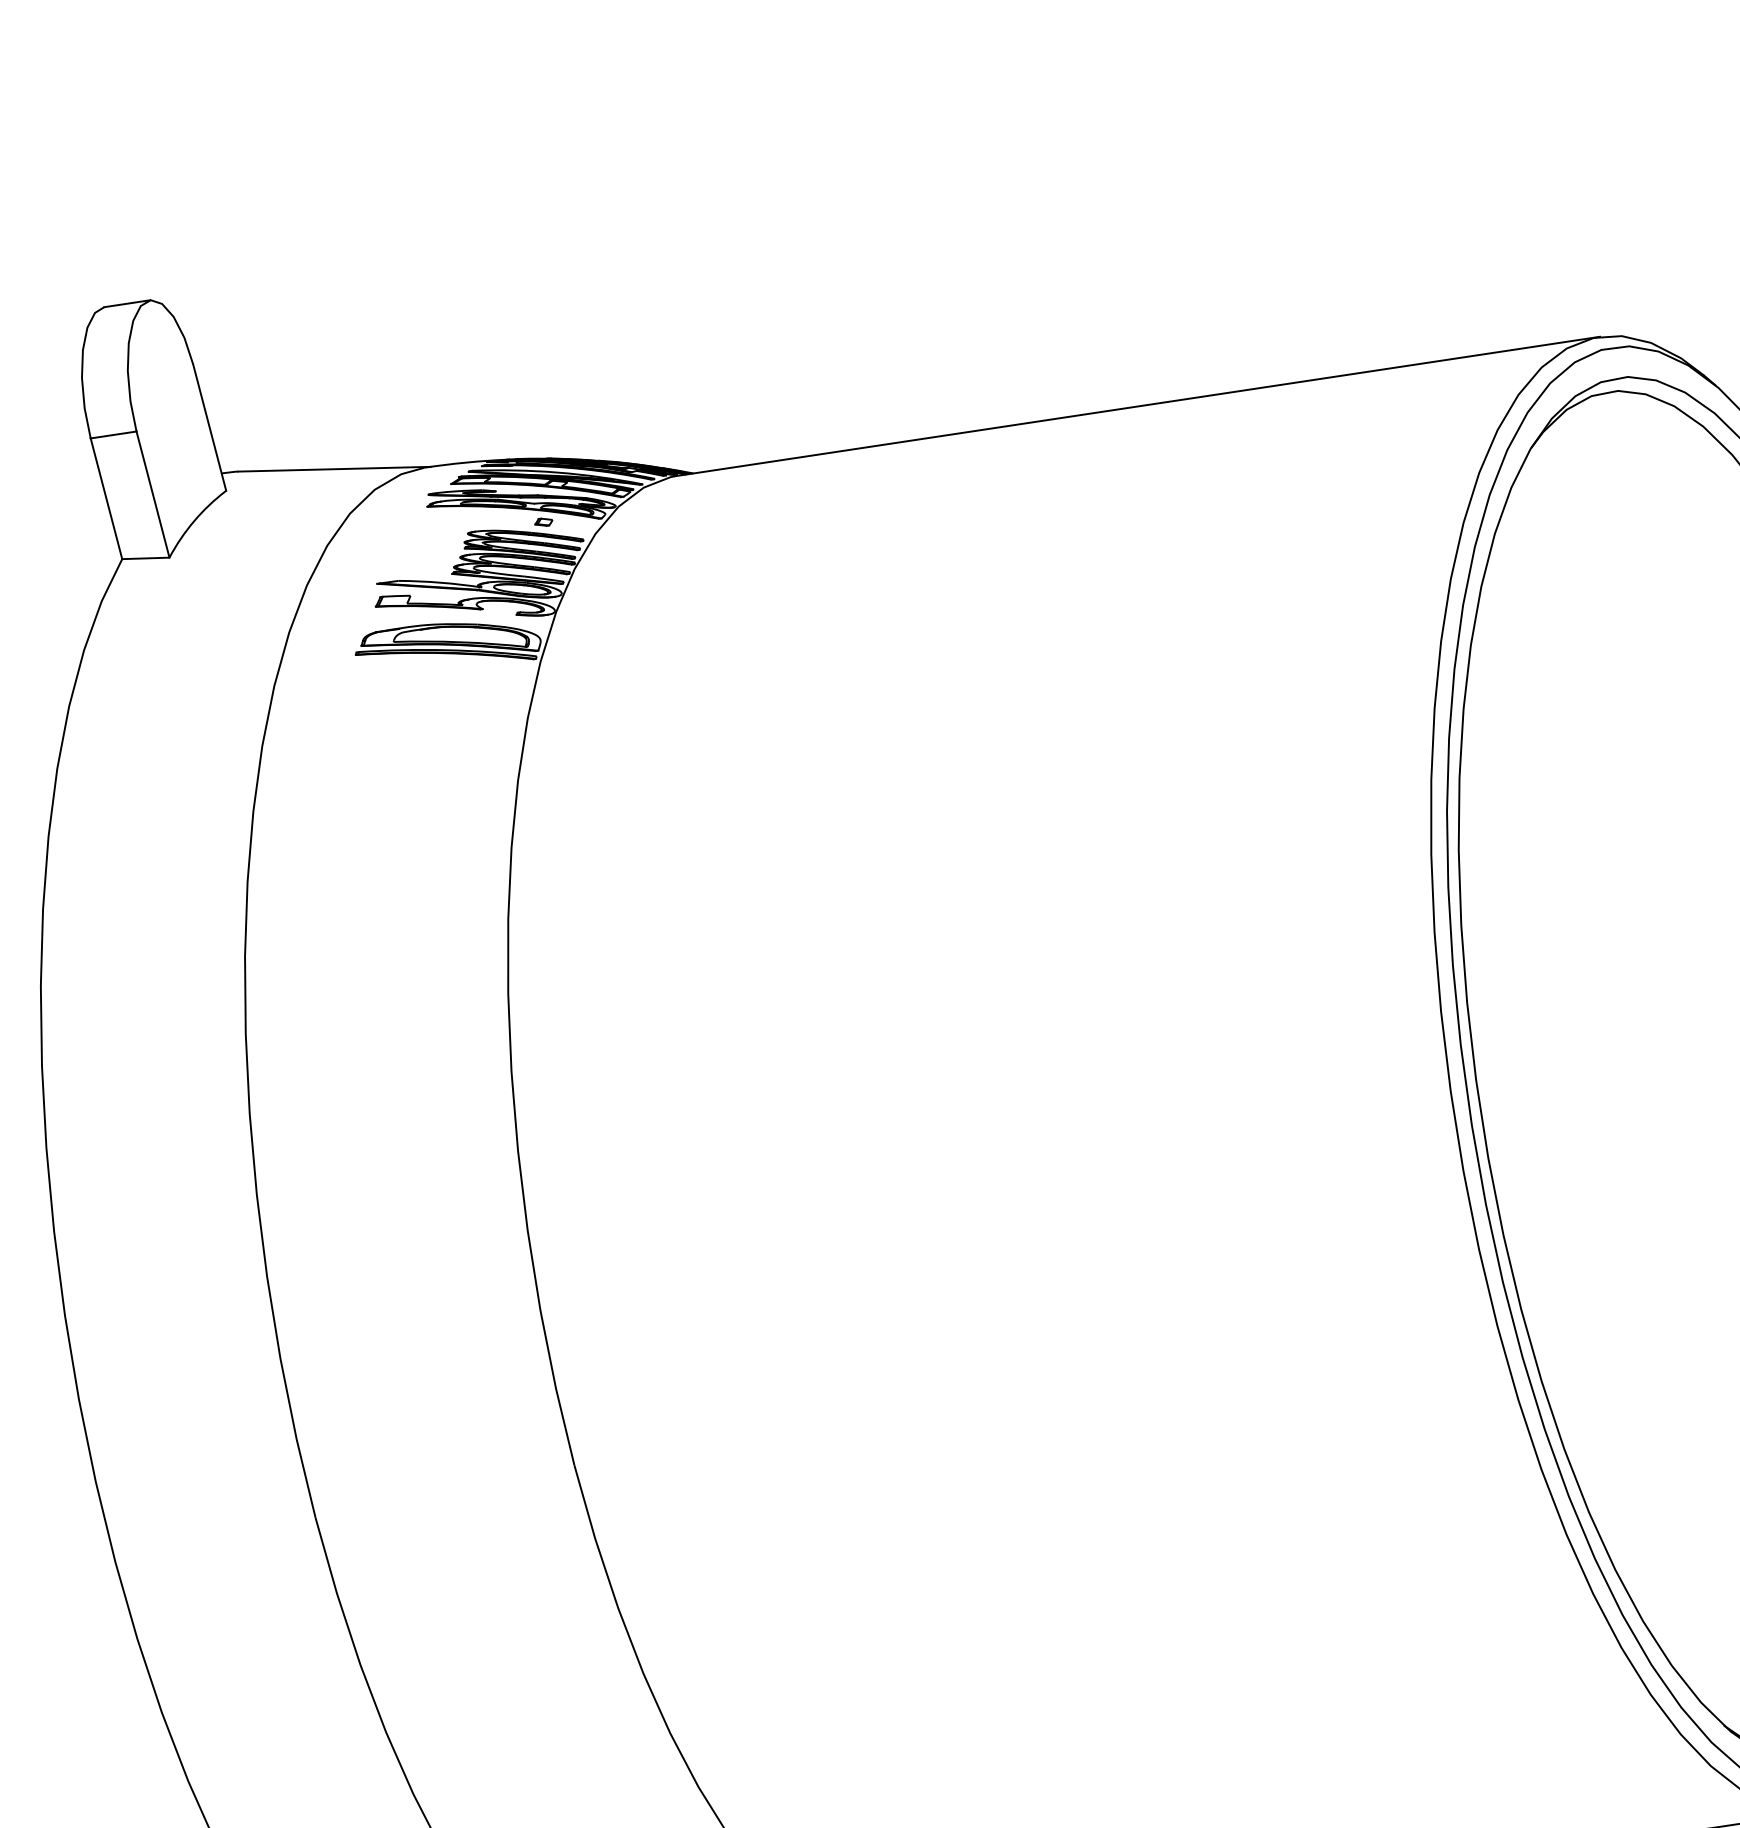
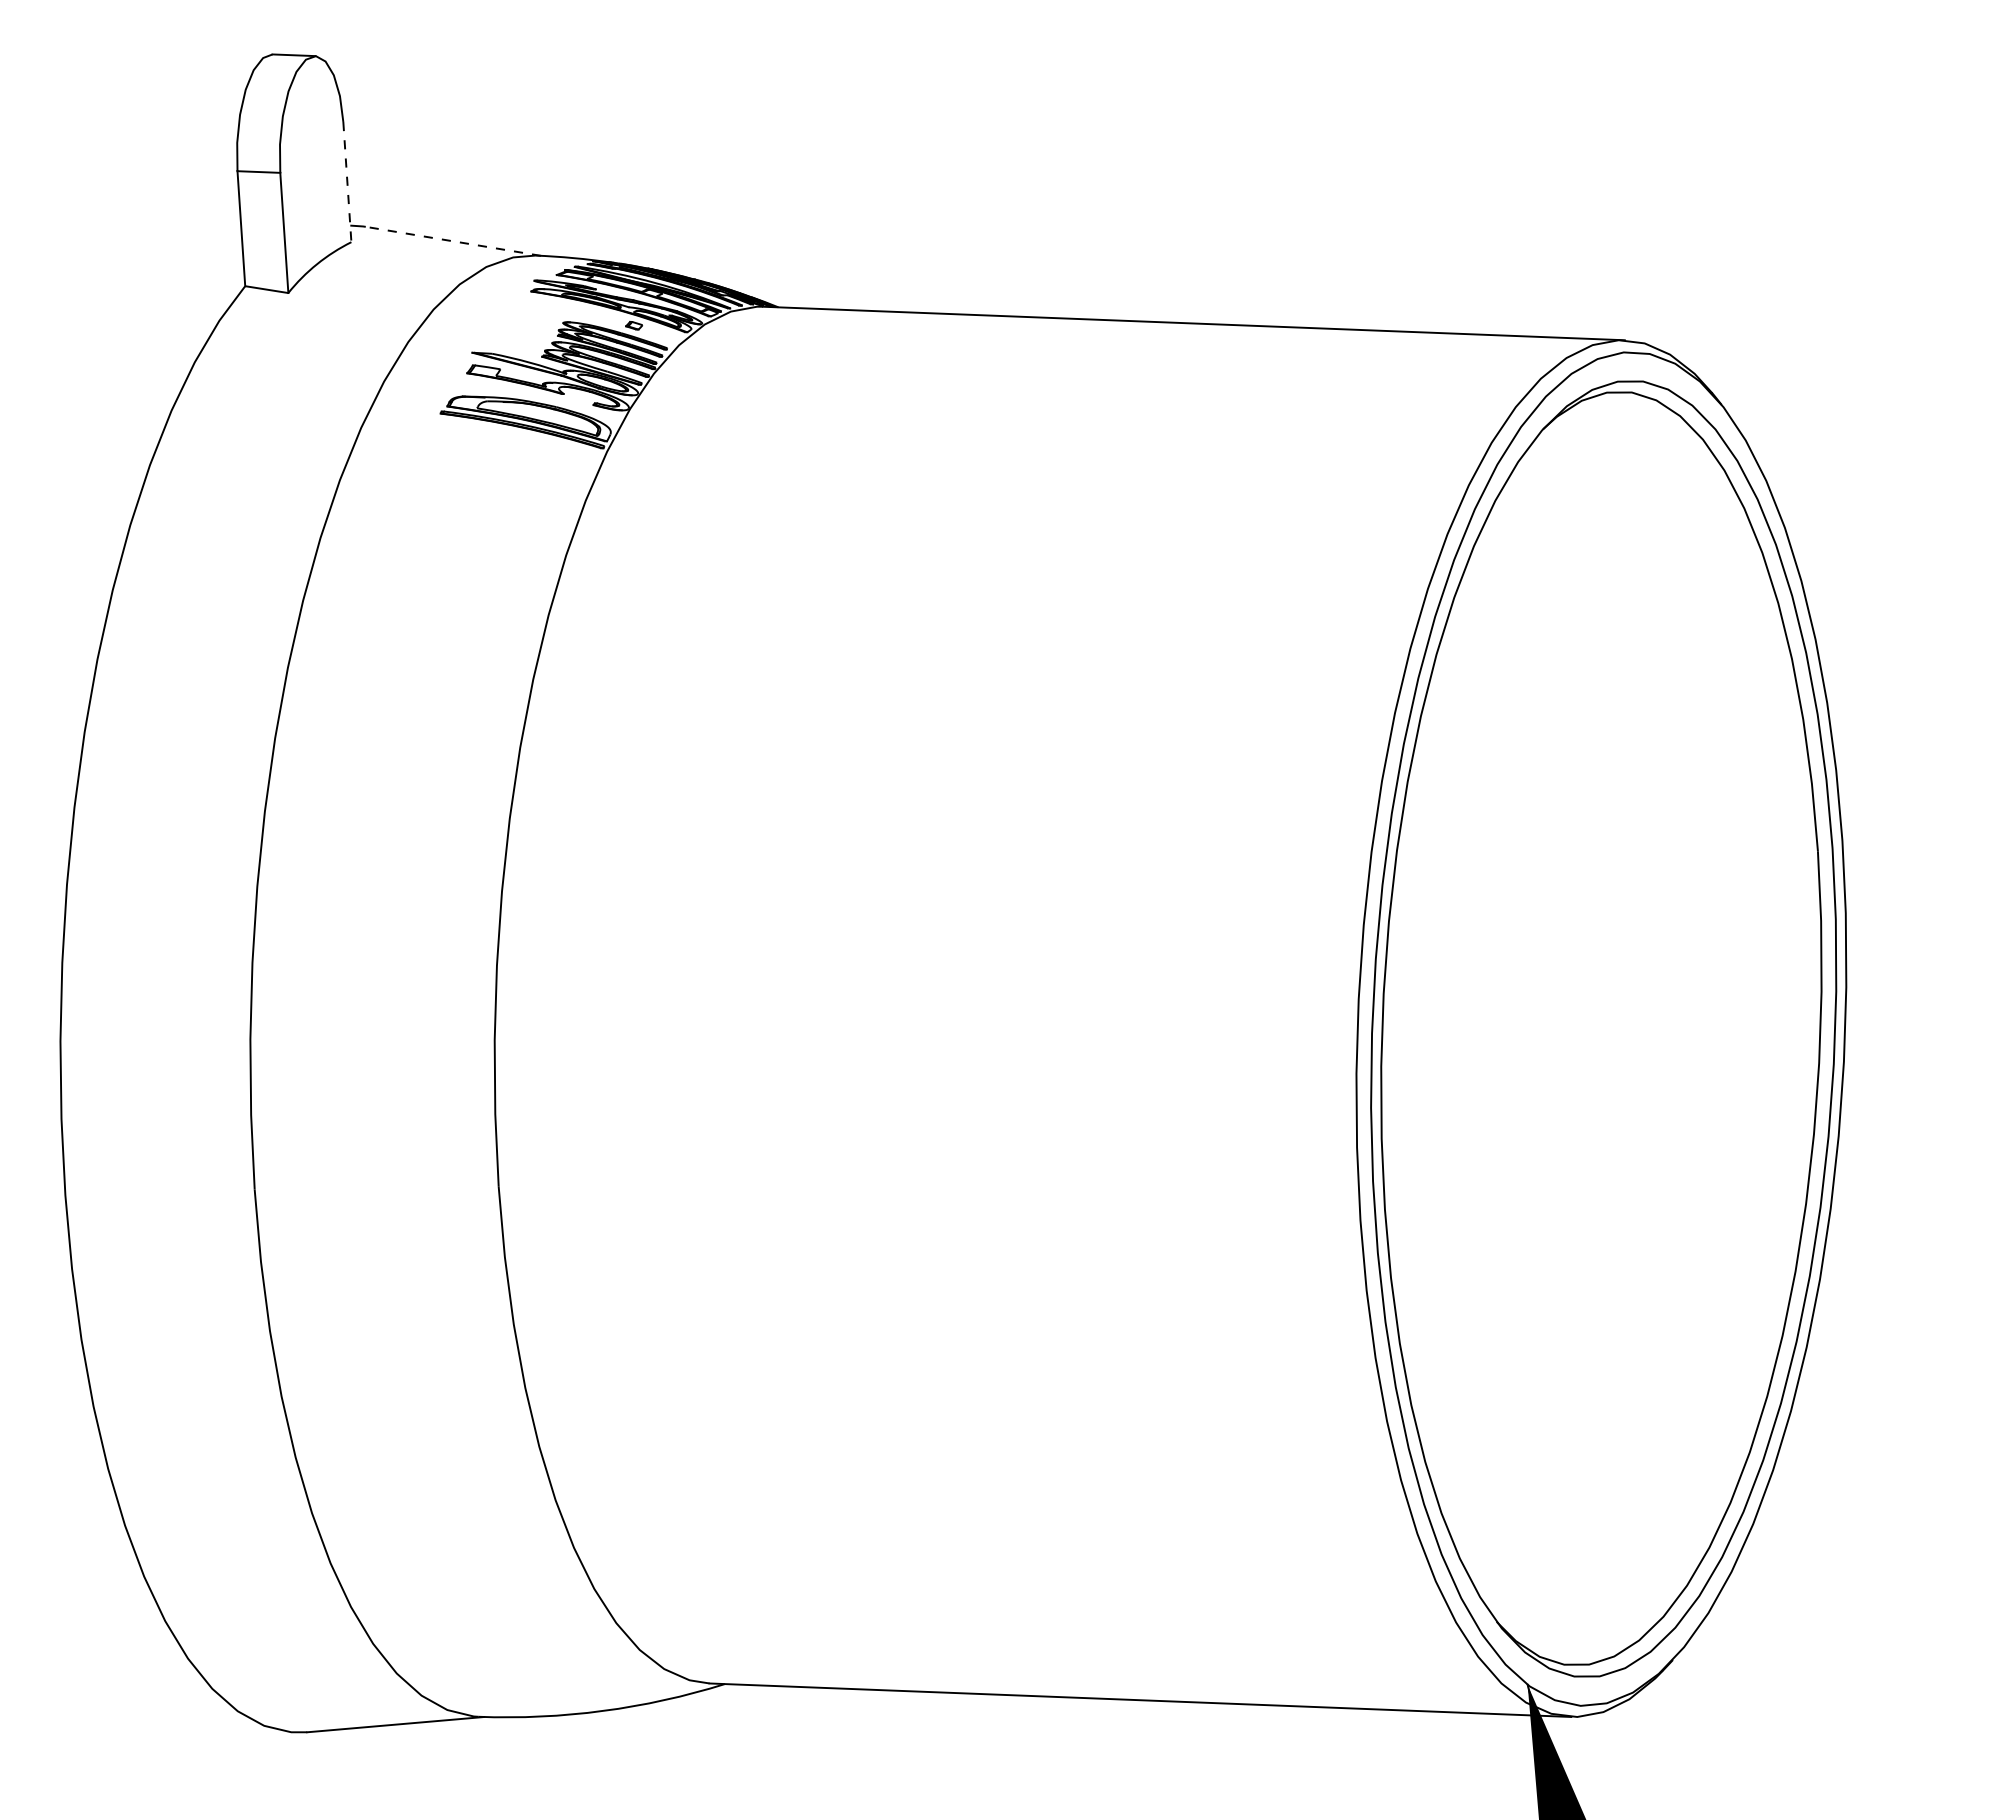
line: (209, 428) -> (347, 182), solid -> dashed
line: (334, 469) -> (453, 241), solid -> dashed

